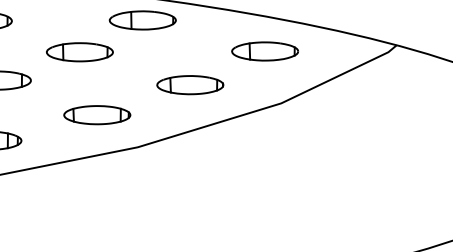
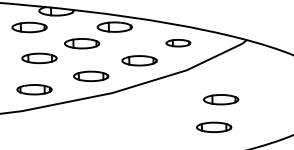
part: (265, 49) -> (178, 42), size x0.7
part: (347, 159) -> (221, 99), added
part: (334, 211) -> (214, 126), added

